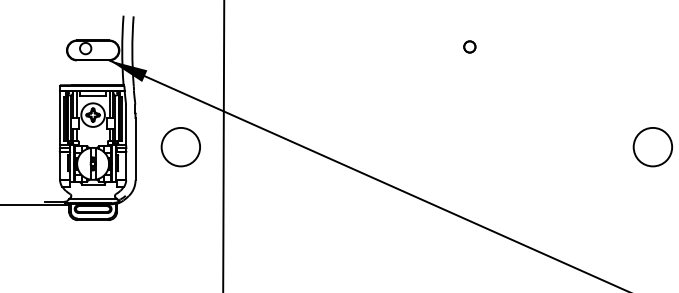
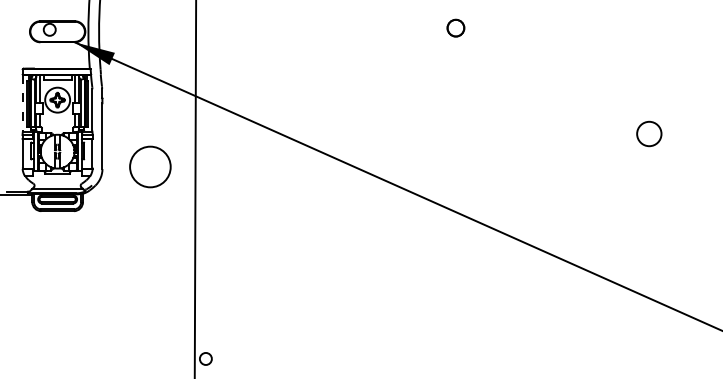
circle: (469, 46) -> (455, 27), size x1.4
line: (59, 118) -> (22, 103), solid -> dashed
circle: (180, 146) -> (150, 166), moved
circle: (653, 146) -> (649, 133), size x0.6

